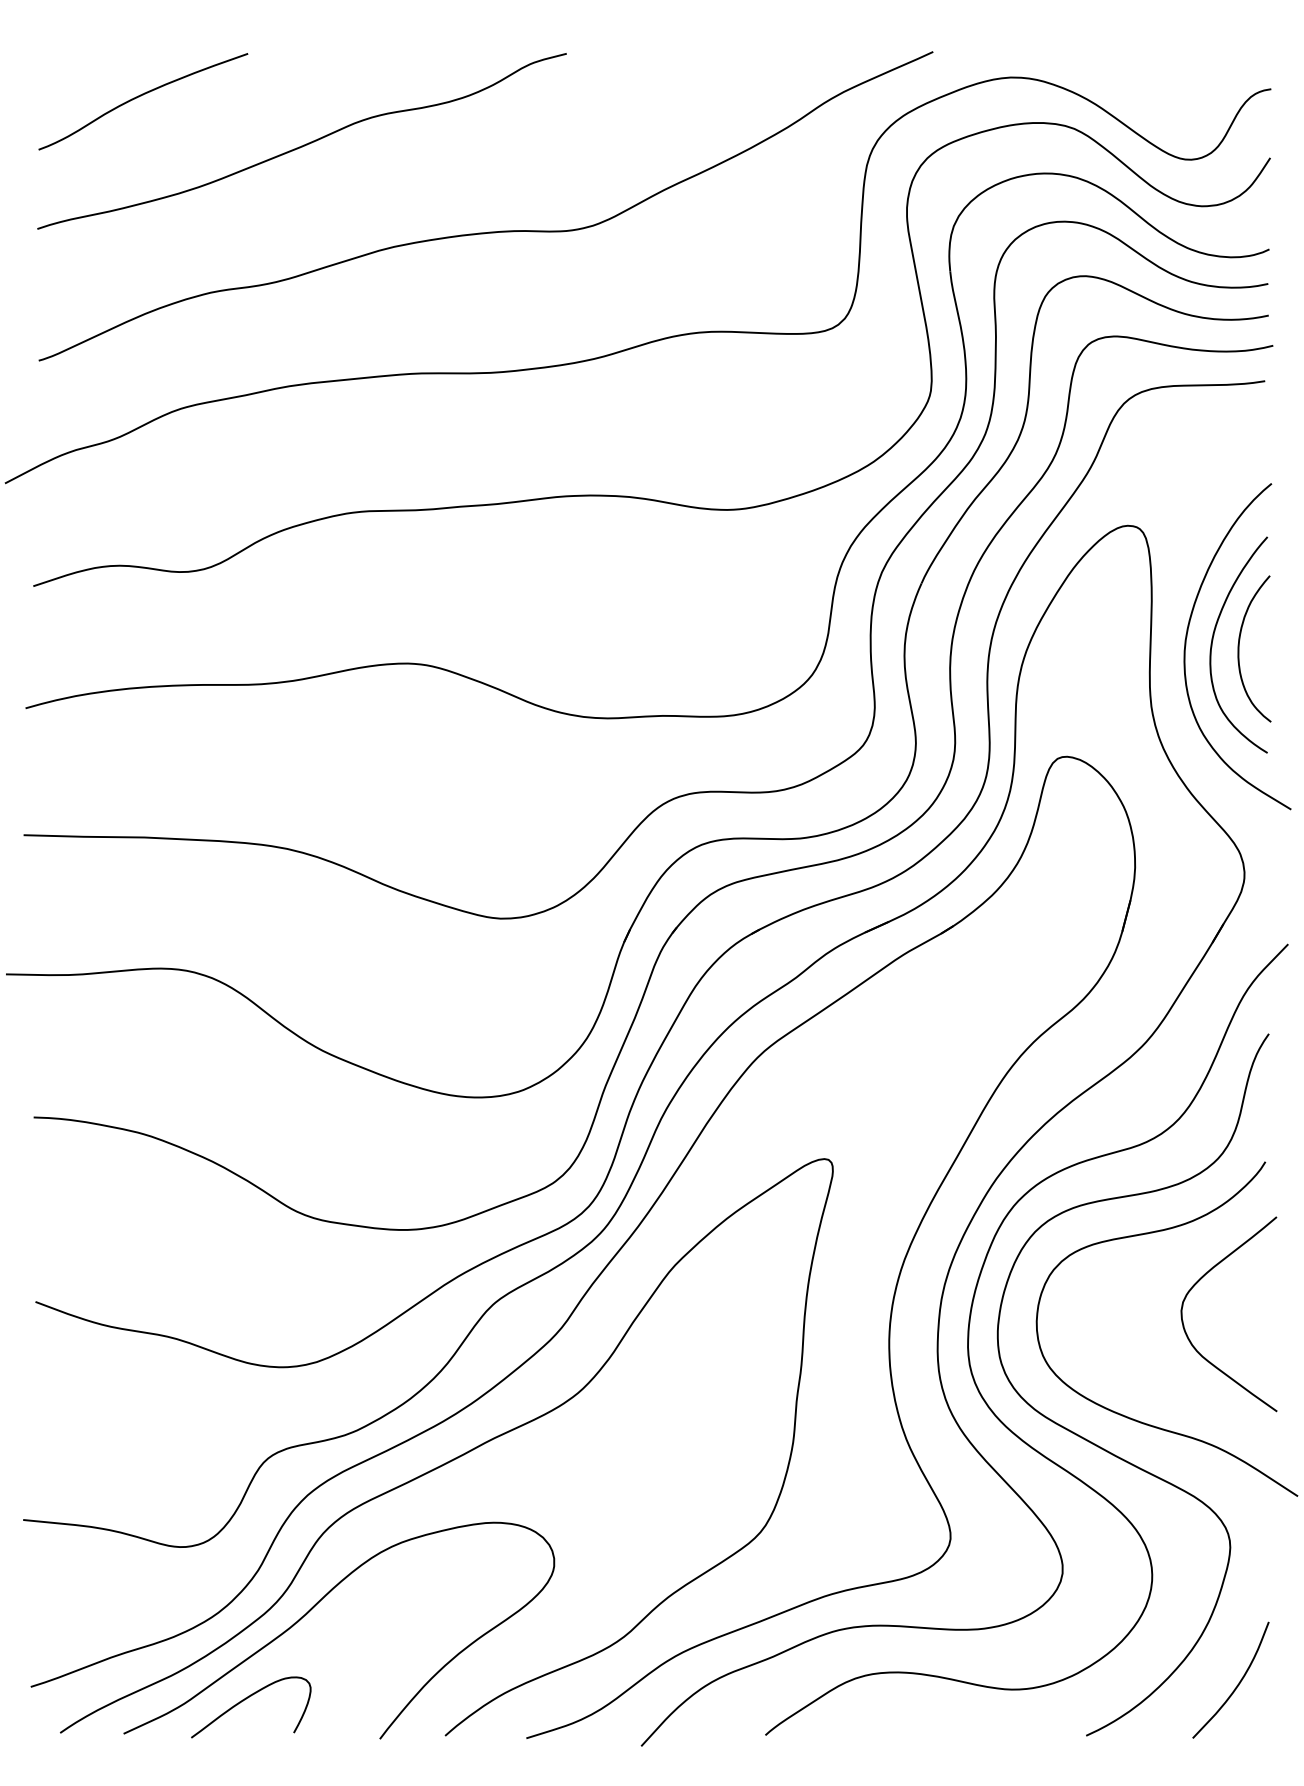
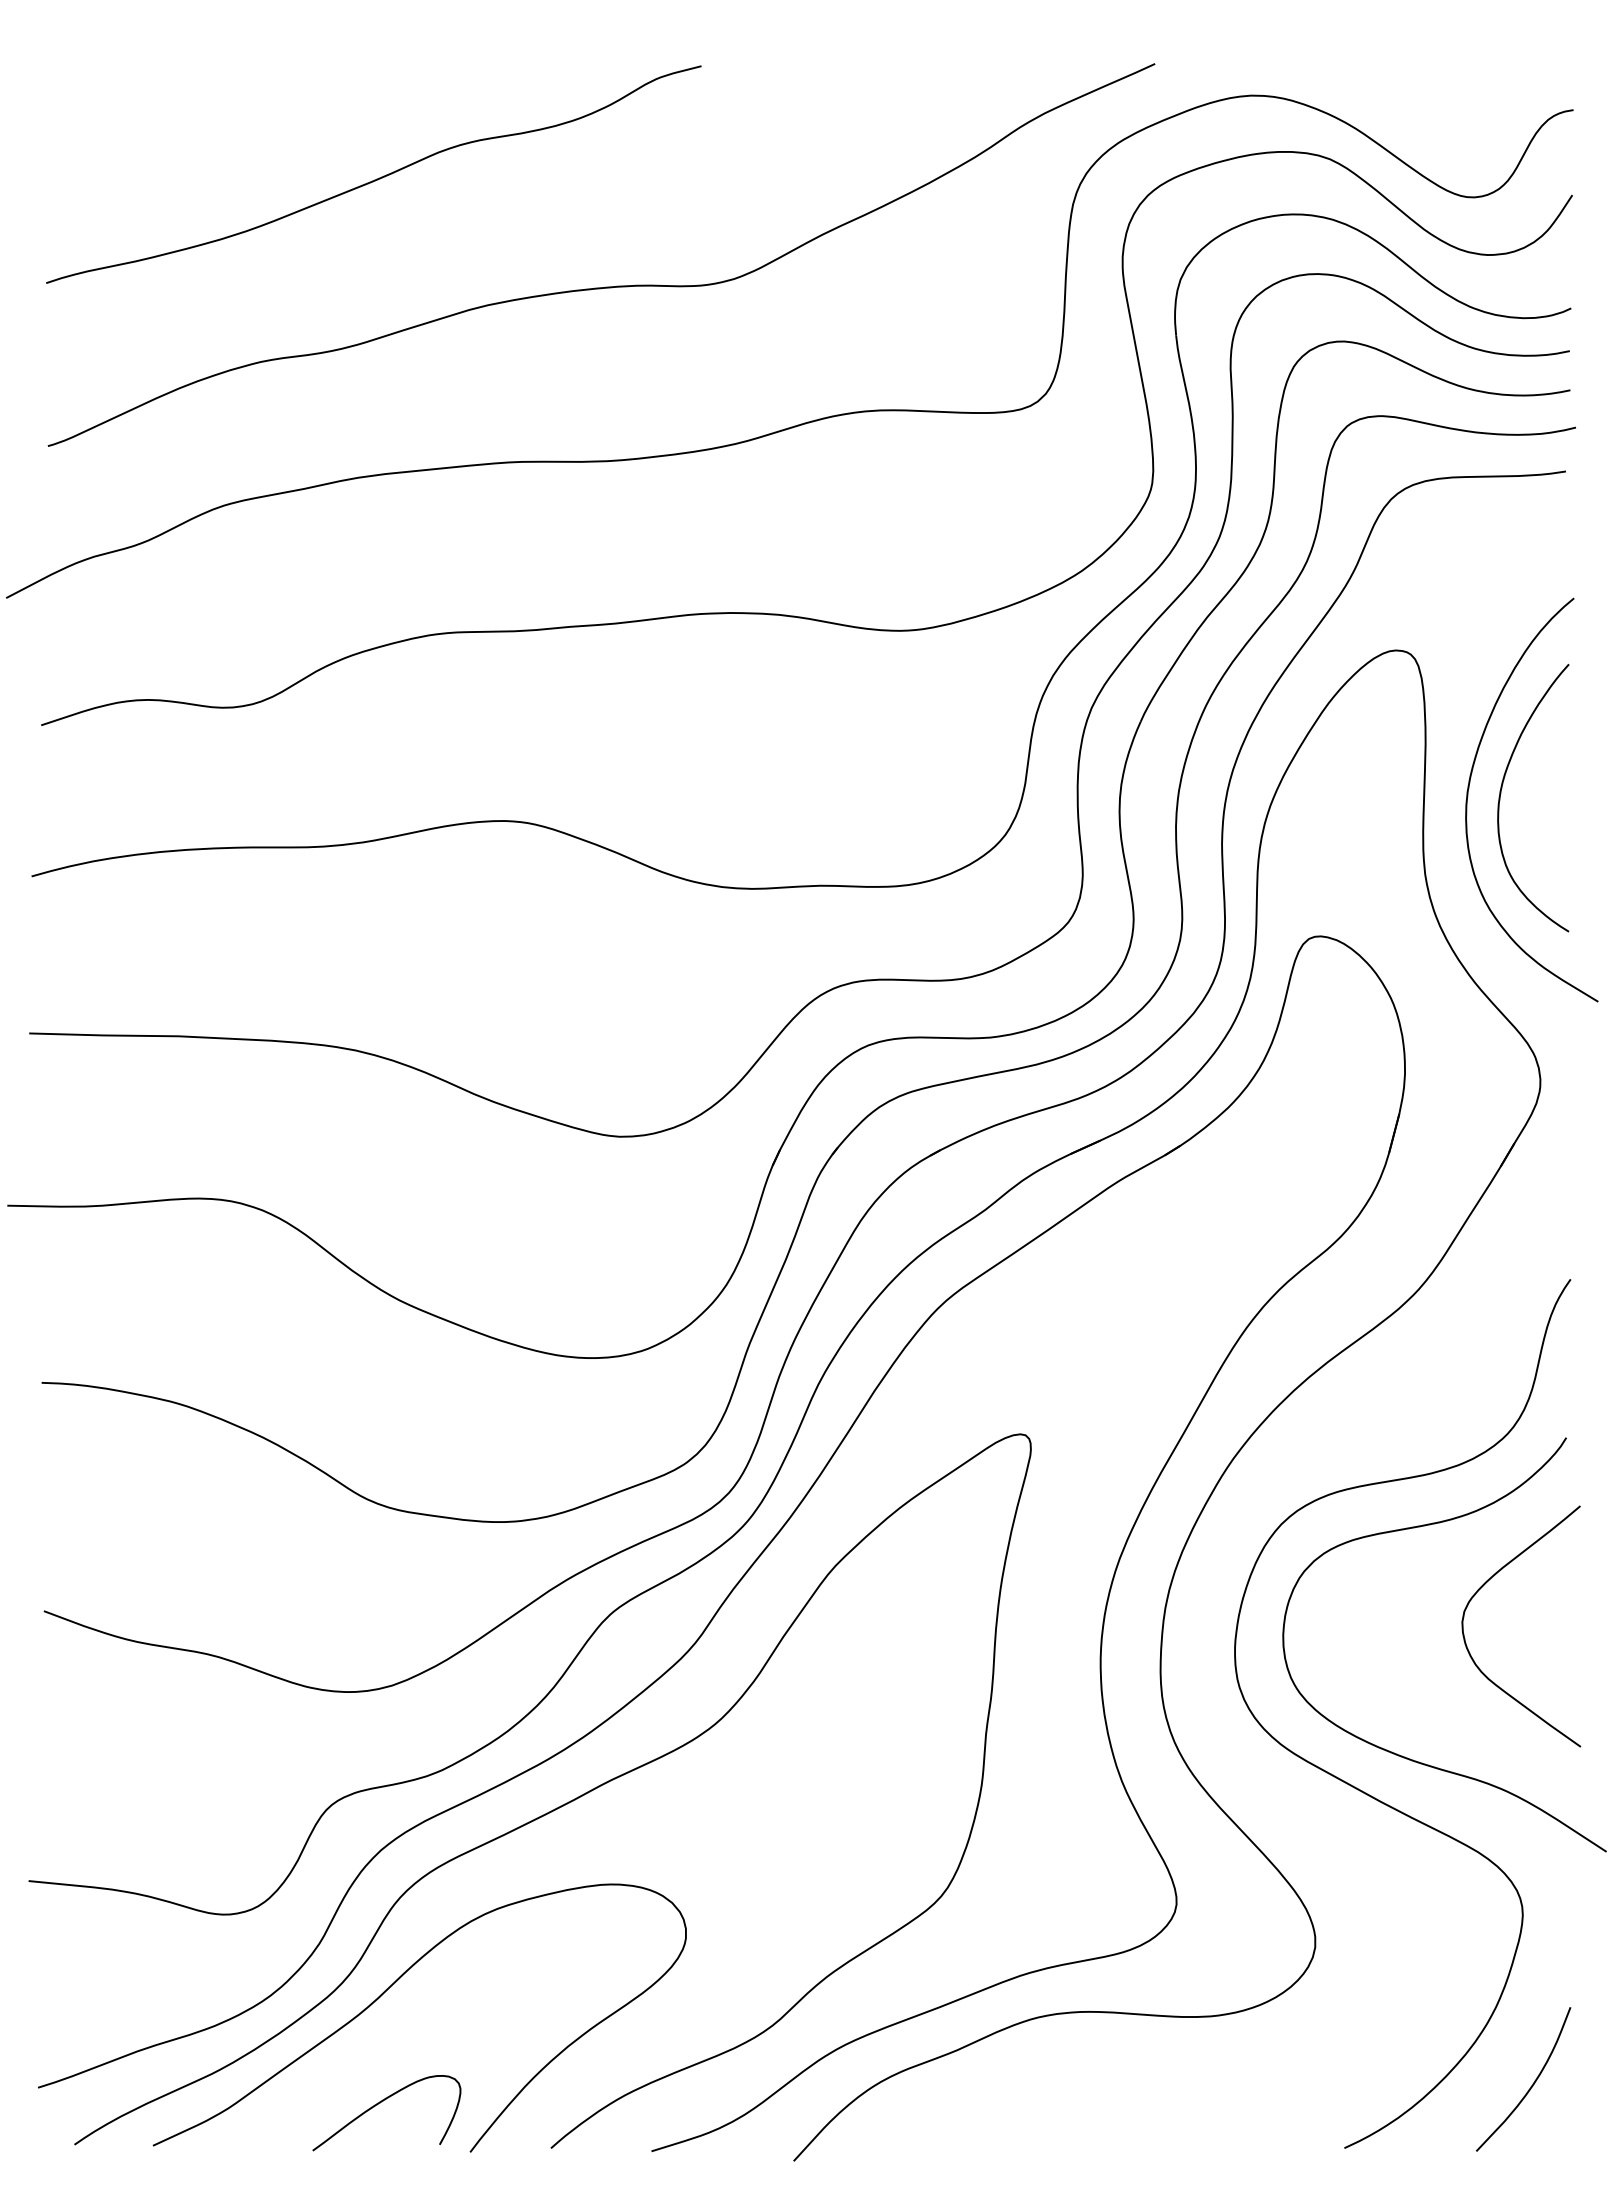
curve: (140, 96) -> (173, 119), removed
curve: (1239, 645) -> (1534, 798), removed
curve: (969, 1339) -> (1199, 1657), removed
curve: (246, 1699) -> (380, 2103), moved

